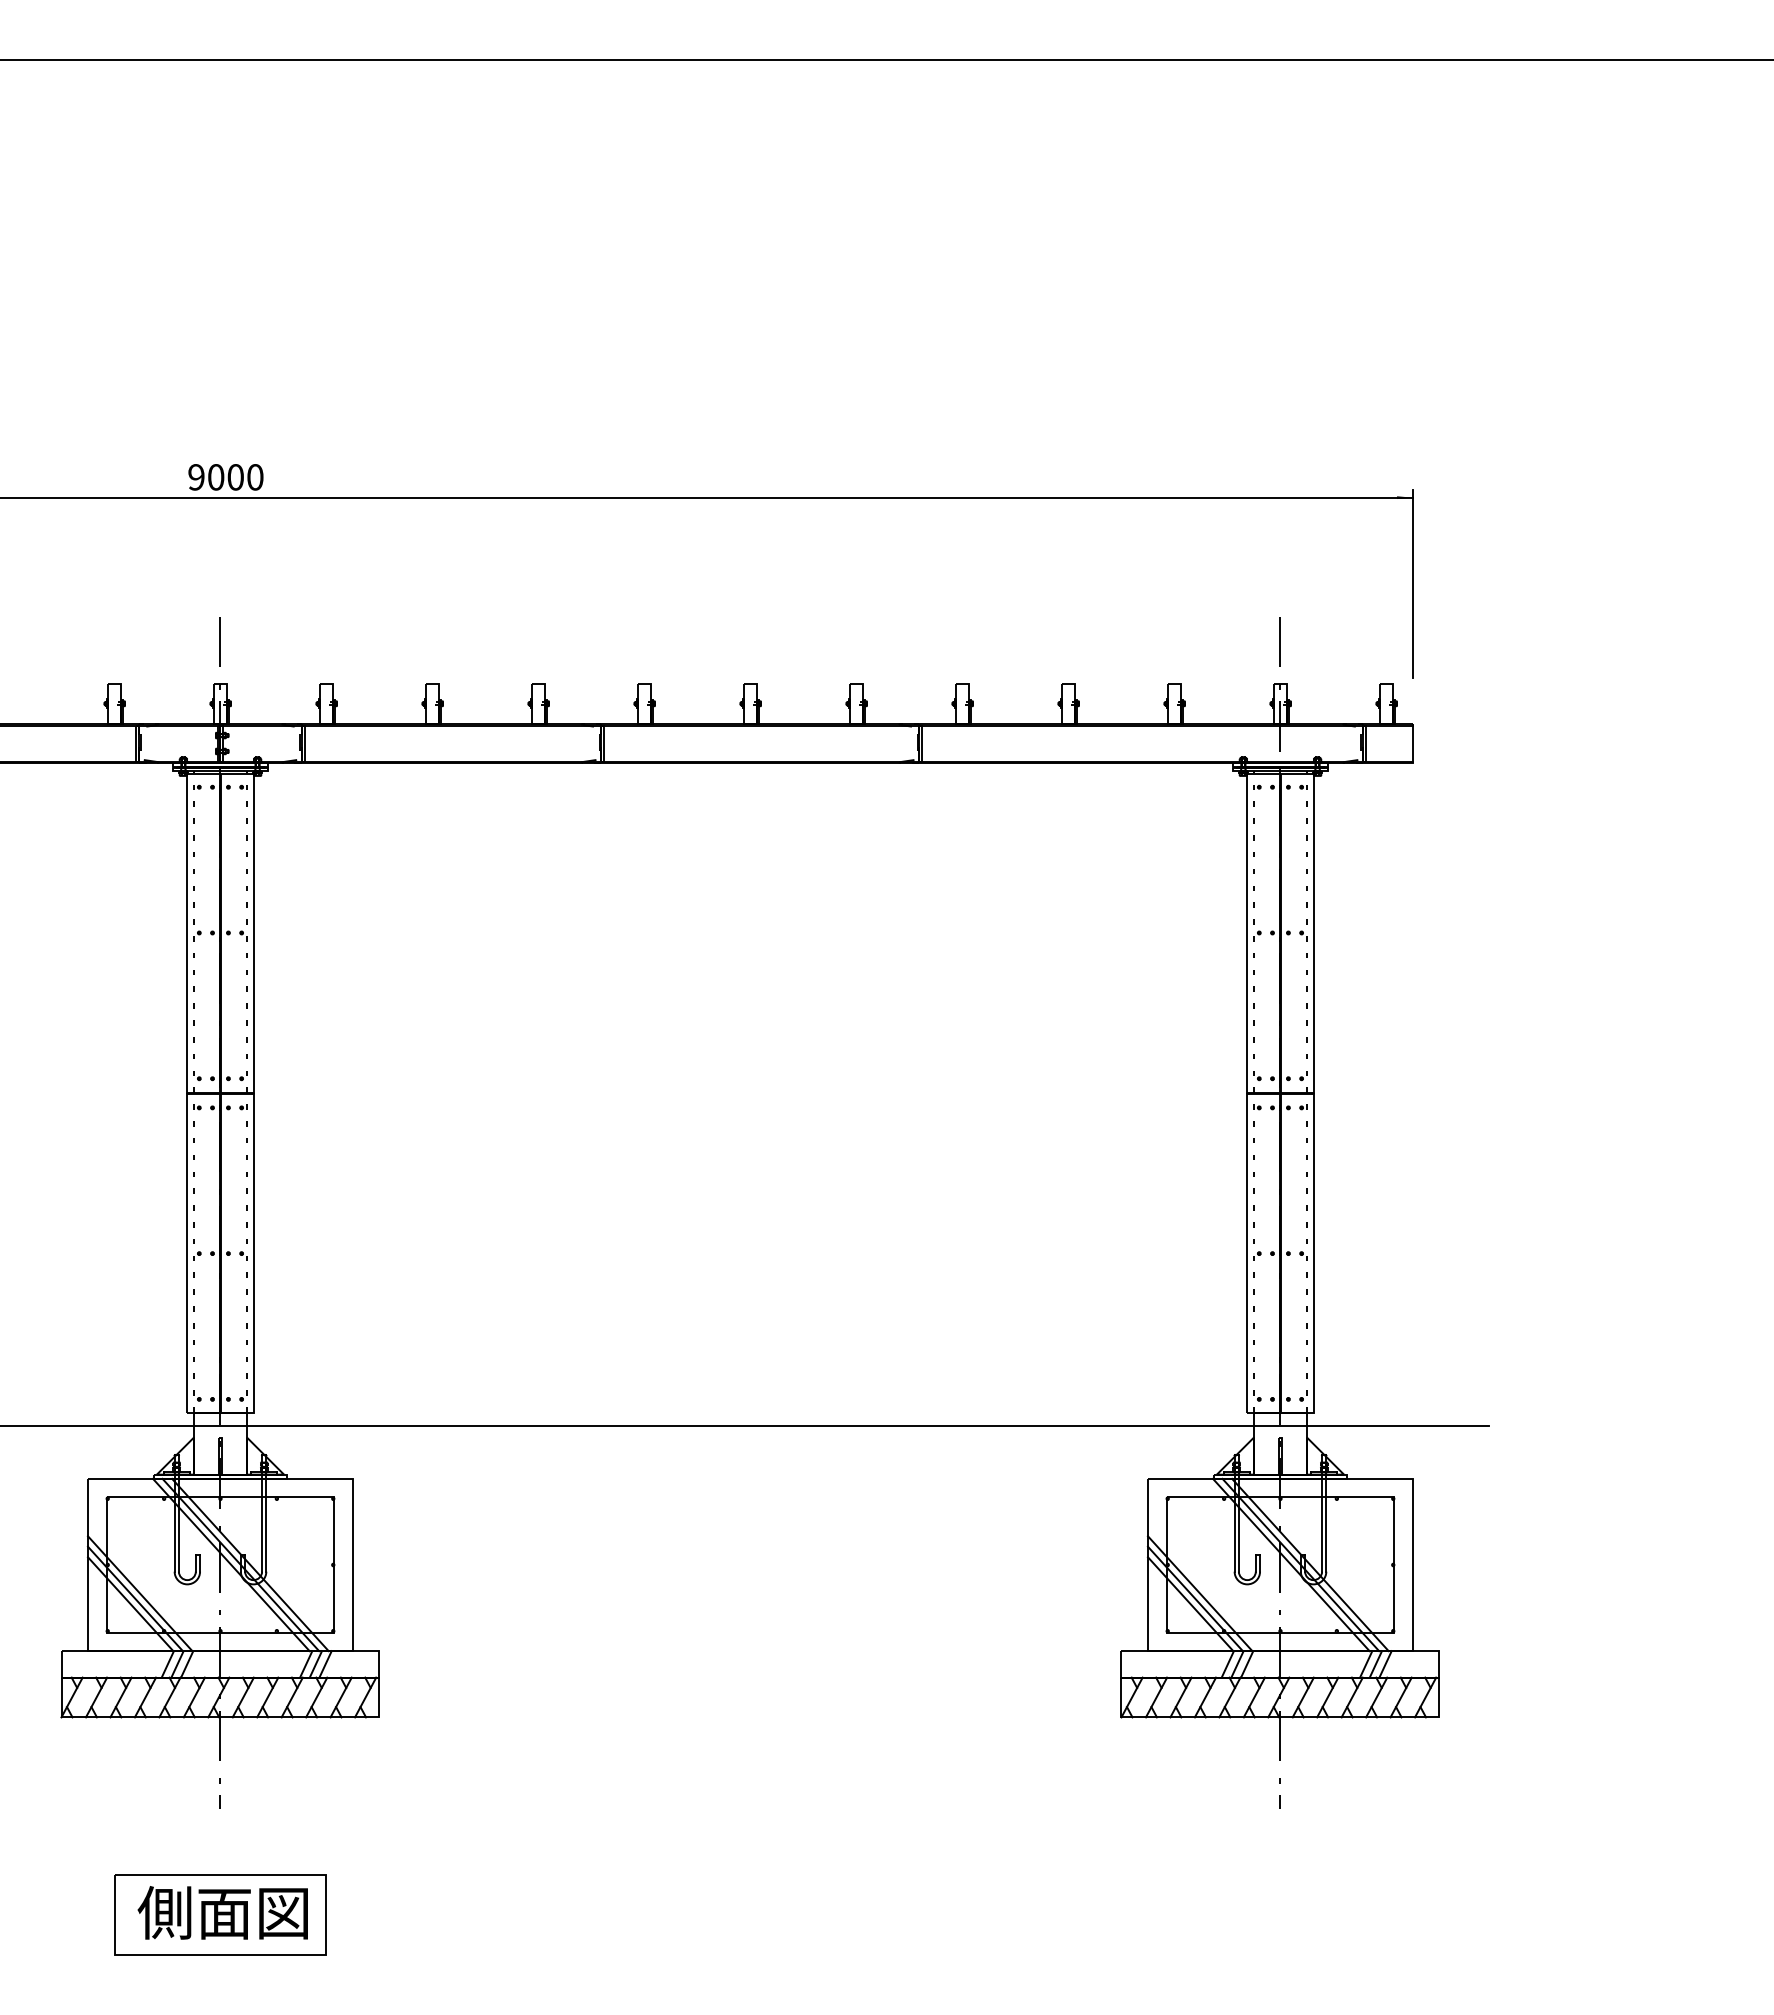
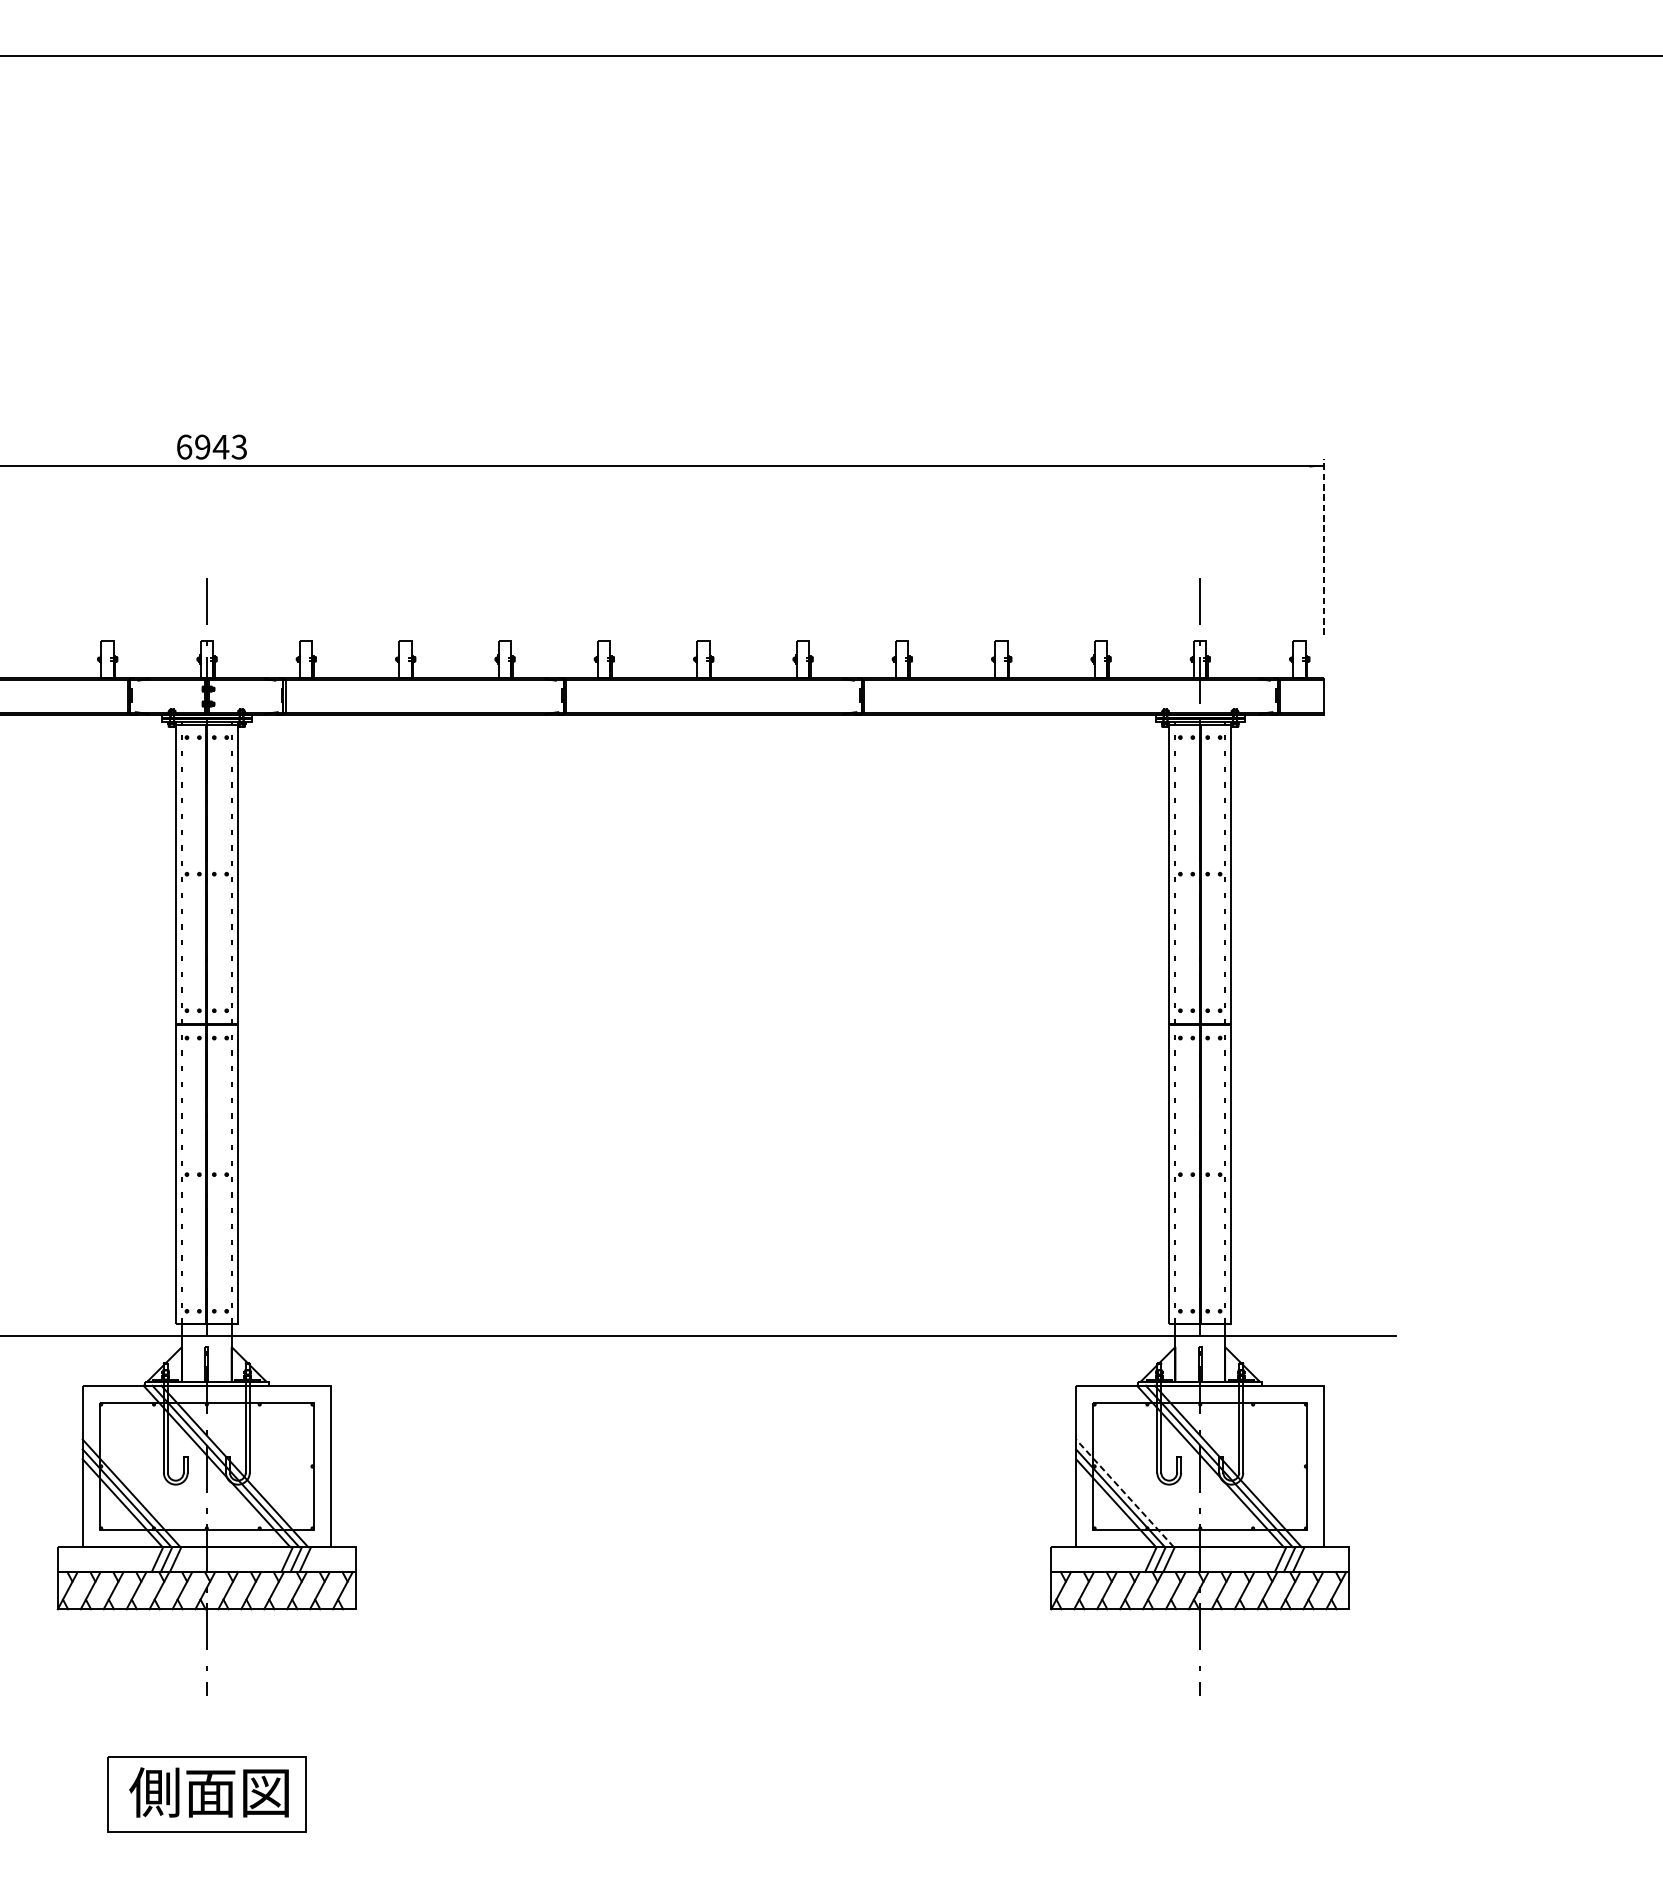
text: (225, 477) -> (211, 447), 9000 -> 6943
line: (1412, 583) -> (1323, 546), solid -> dashed
line: (1200, 1593) -> (1125, 1493), solid -> dashed

